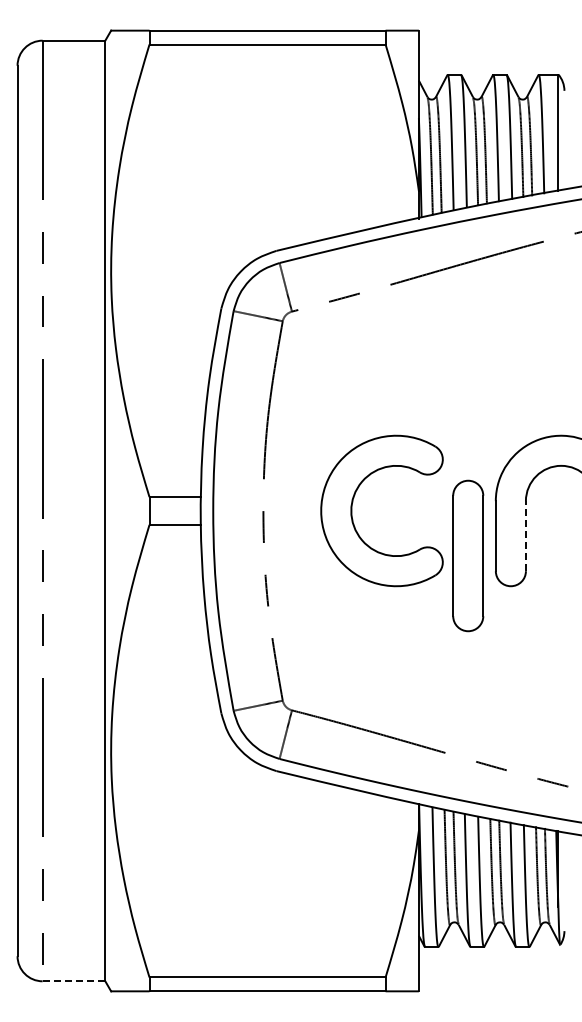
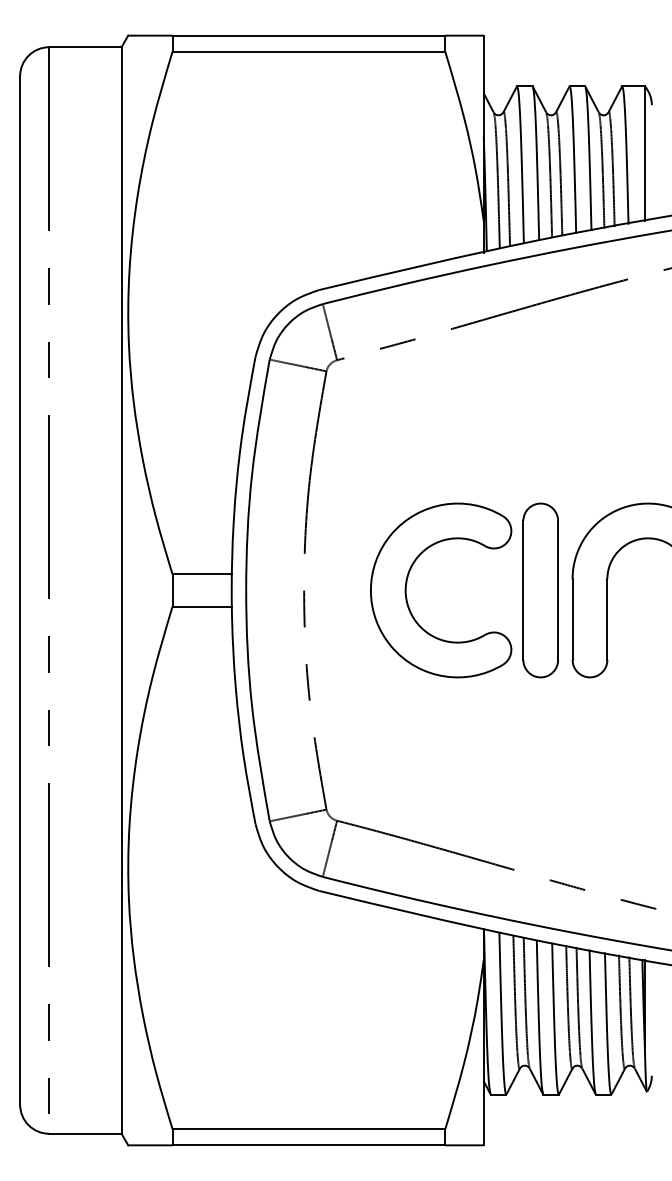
line: (525, 535) -> (606, 618), dashed -> solid
part: (468, 555) -> (541, 589), moved
line: (74, 981) -> (85, 1133), dashed -> solid

